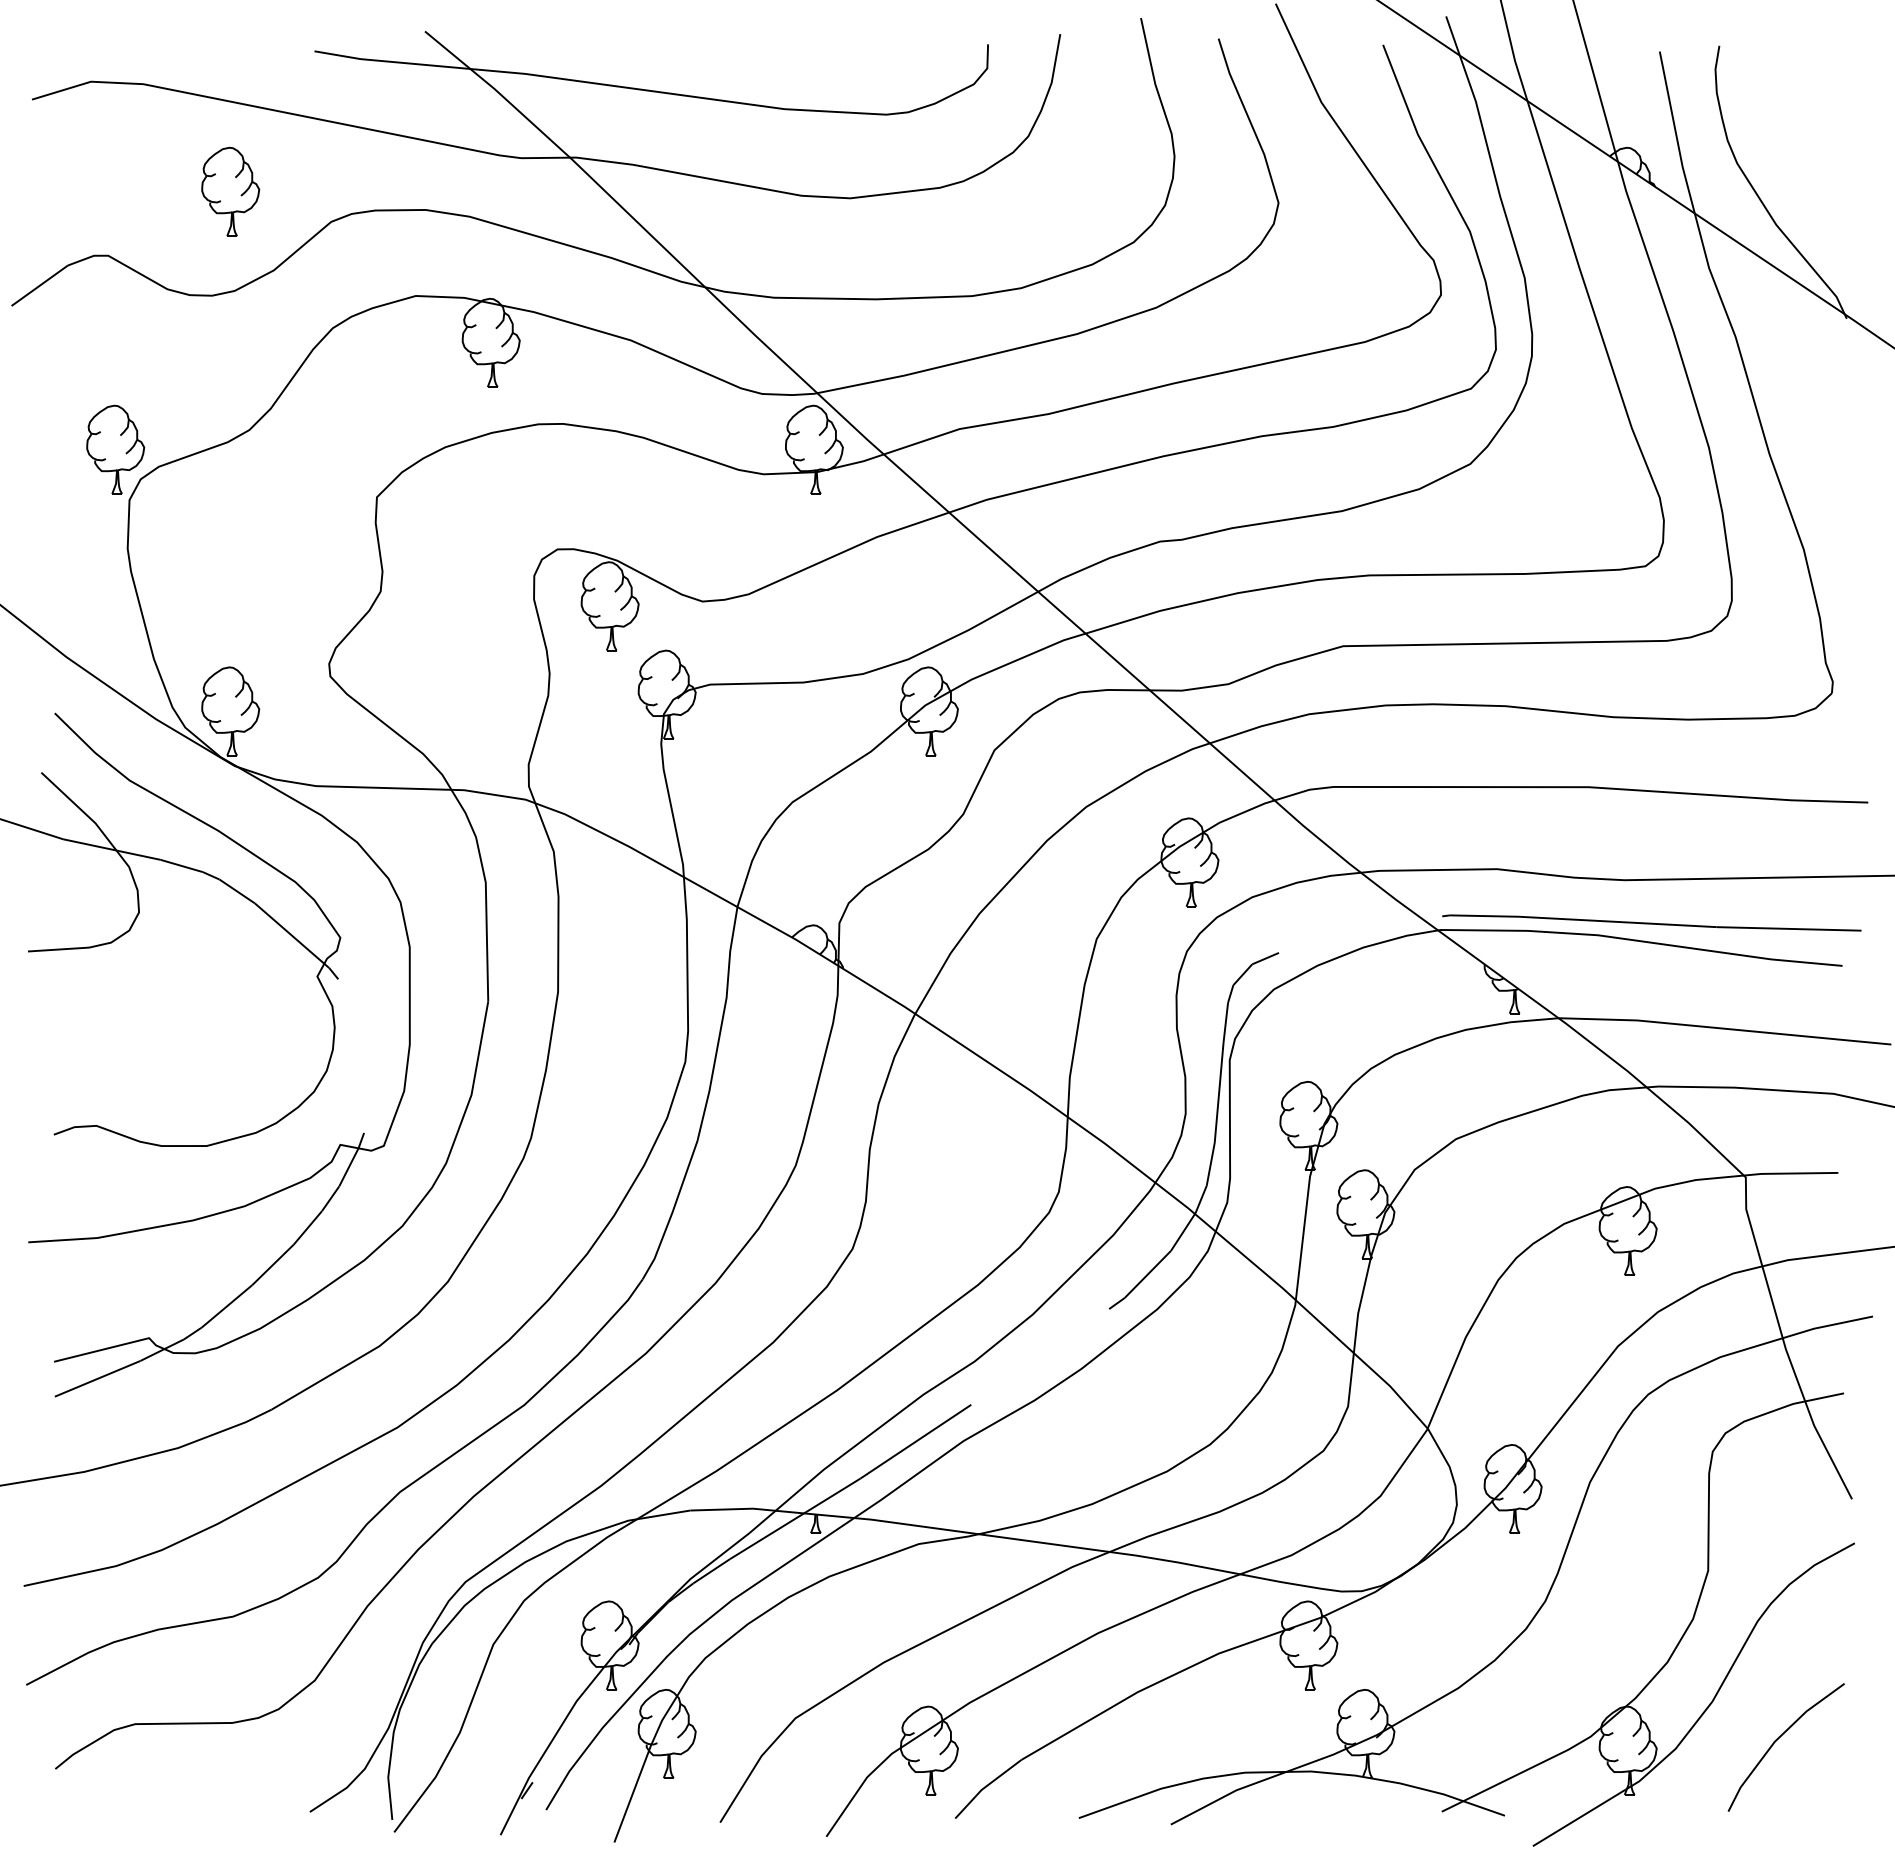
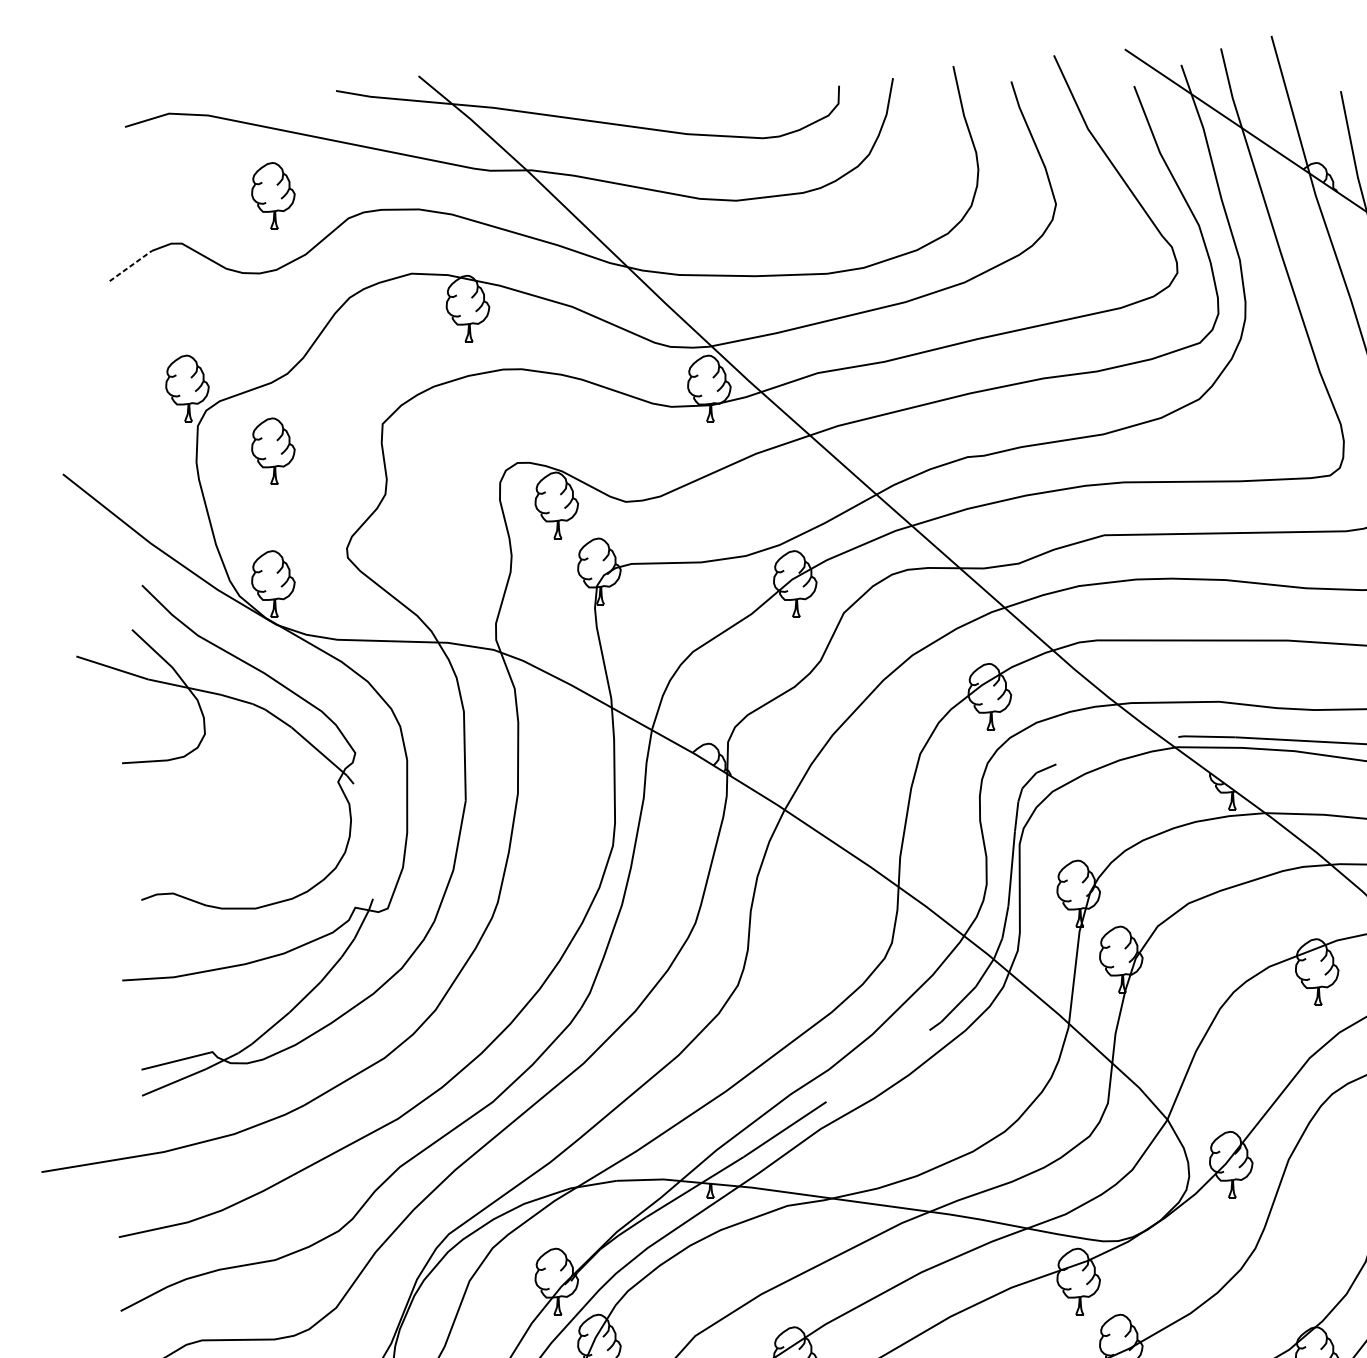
line: (39, 285) -> (130, 265), solid -> dashed
part: (230, 533) -> (273, 451), added

